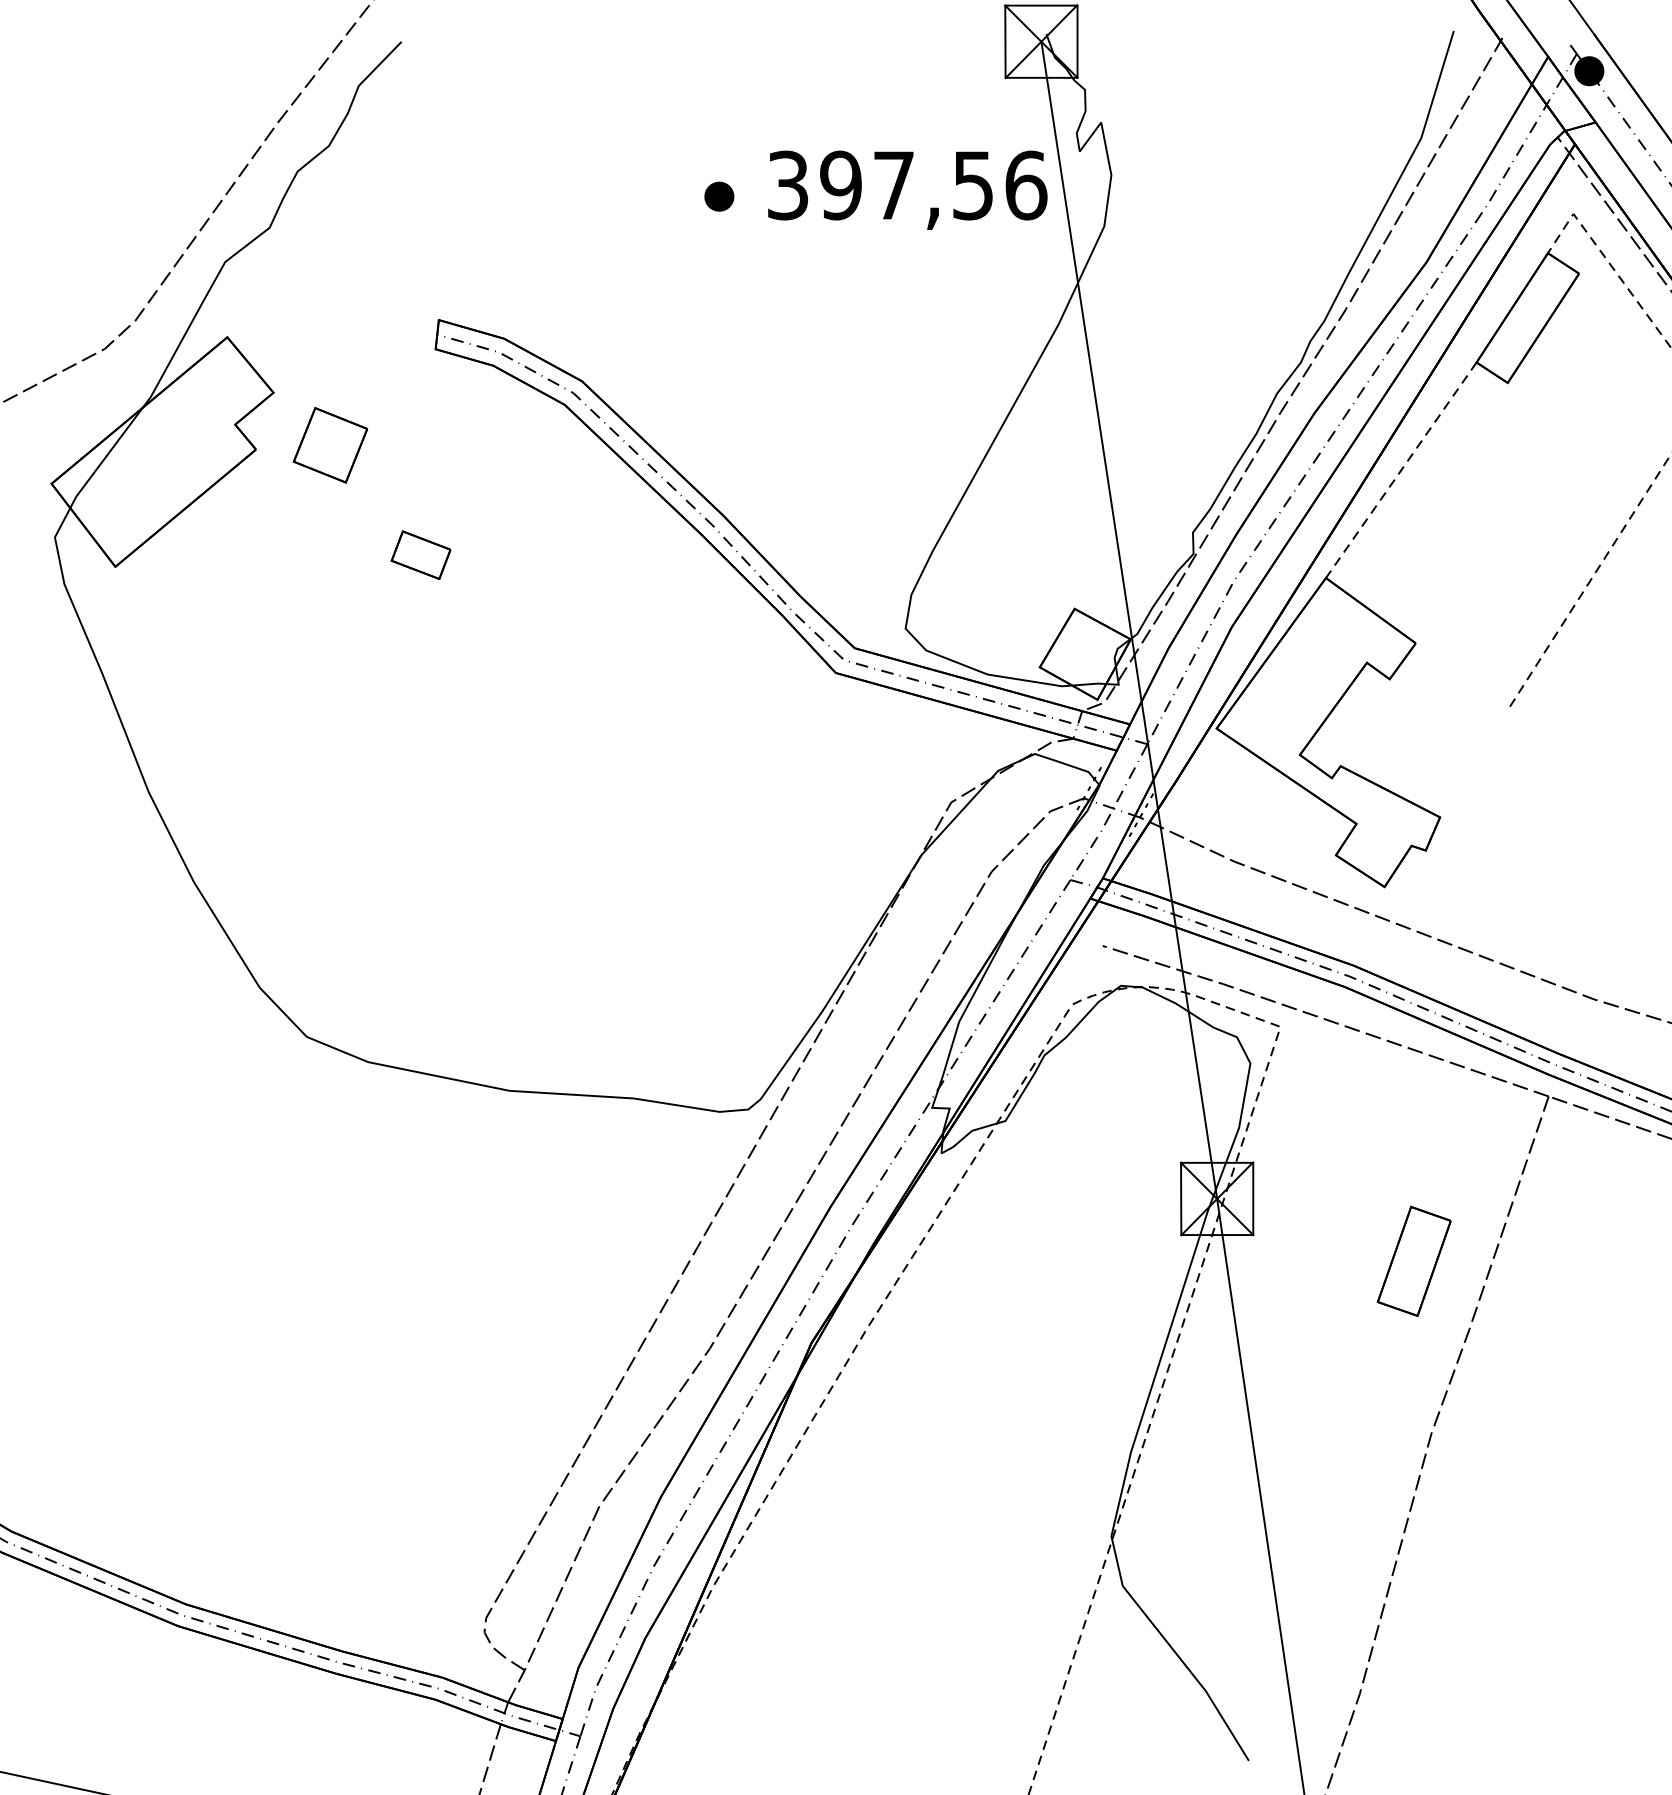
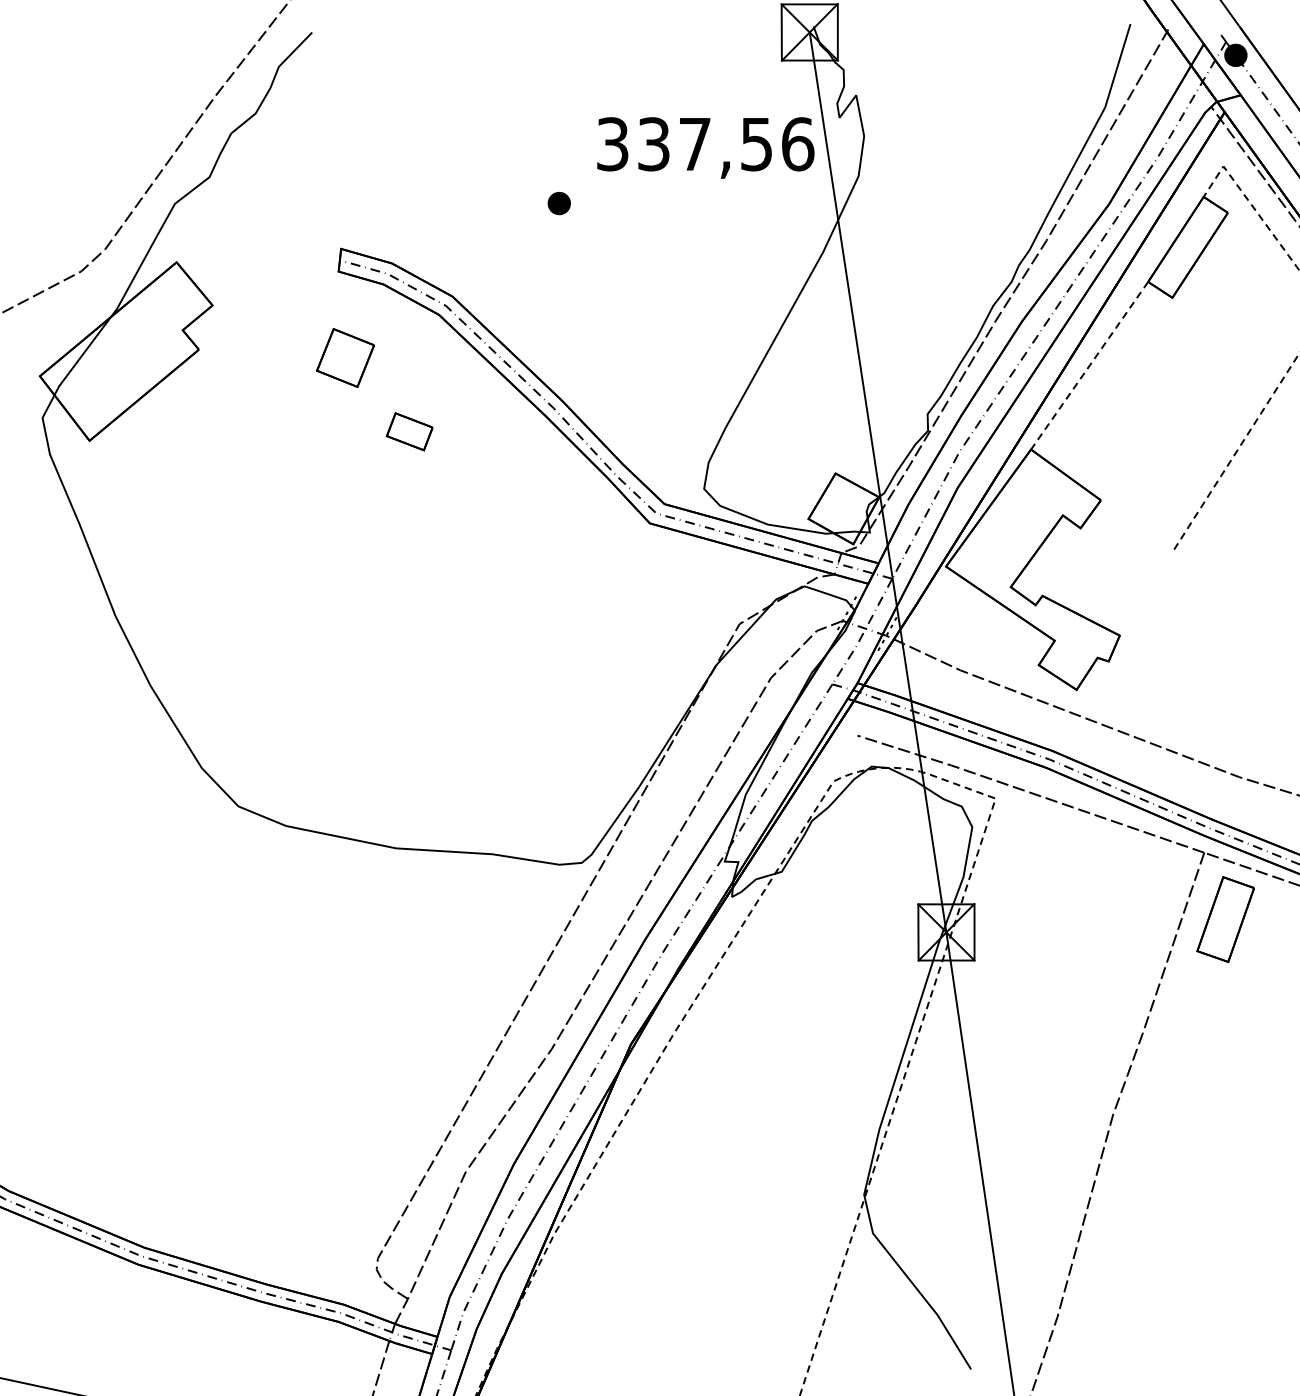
text: (840, 185) -> (653, 144), 397,56 -> 337,56
part: (719, 196) -> (559, 203), moved
part: (330, 445) -> (345, 358), moved
part: (420, 555) -> (409, 432), moved
part: (1413, 1260) -> (1225, 918), moved

